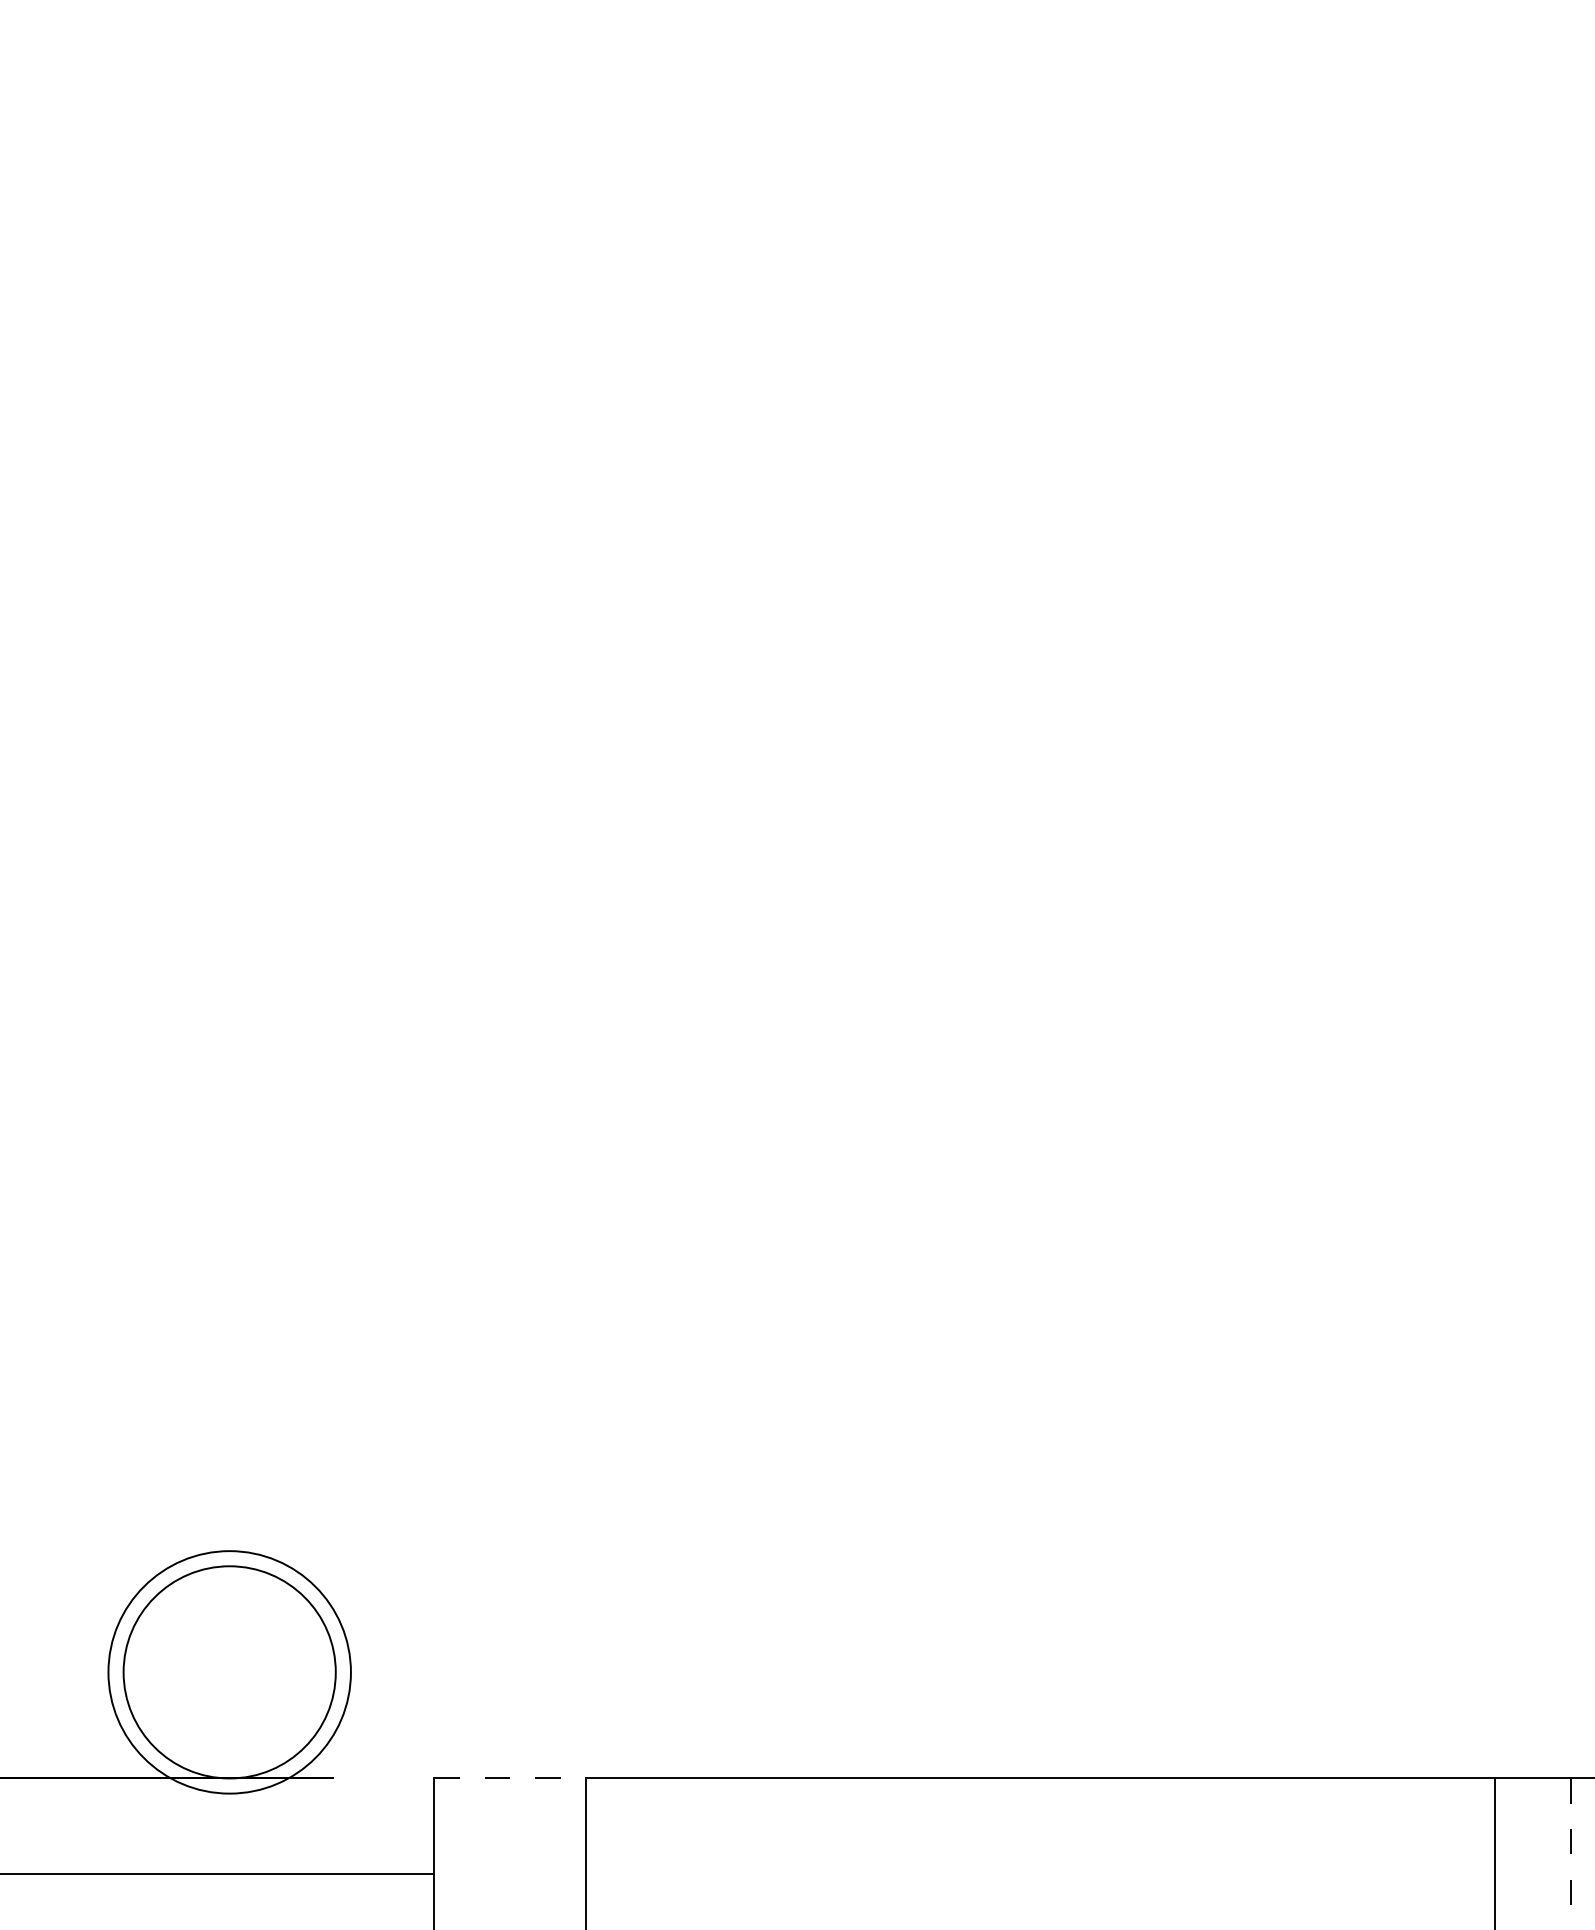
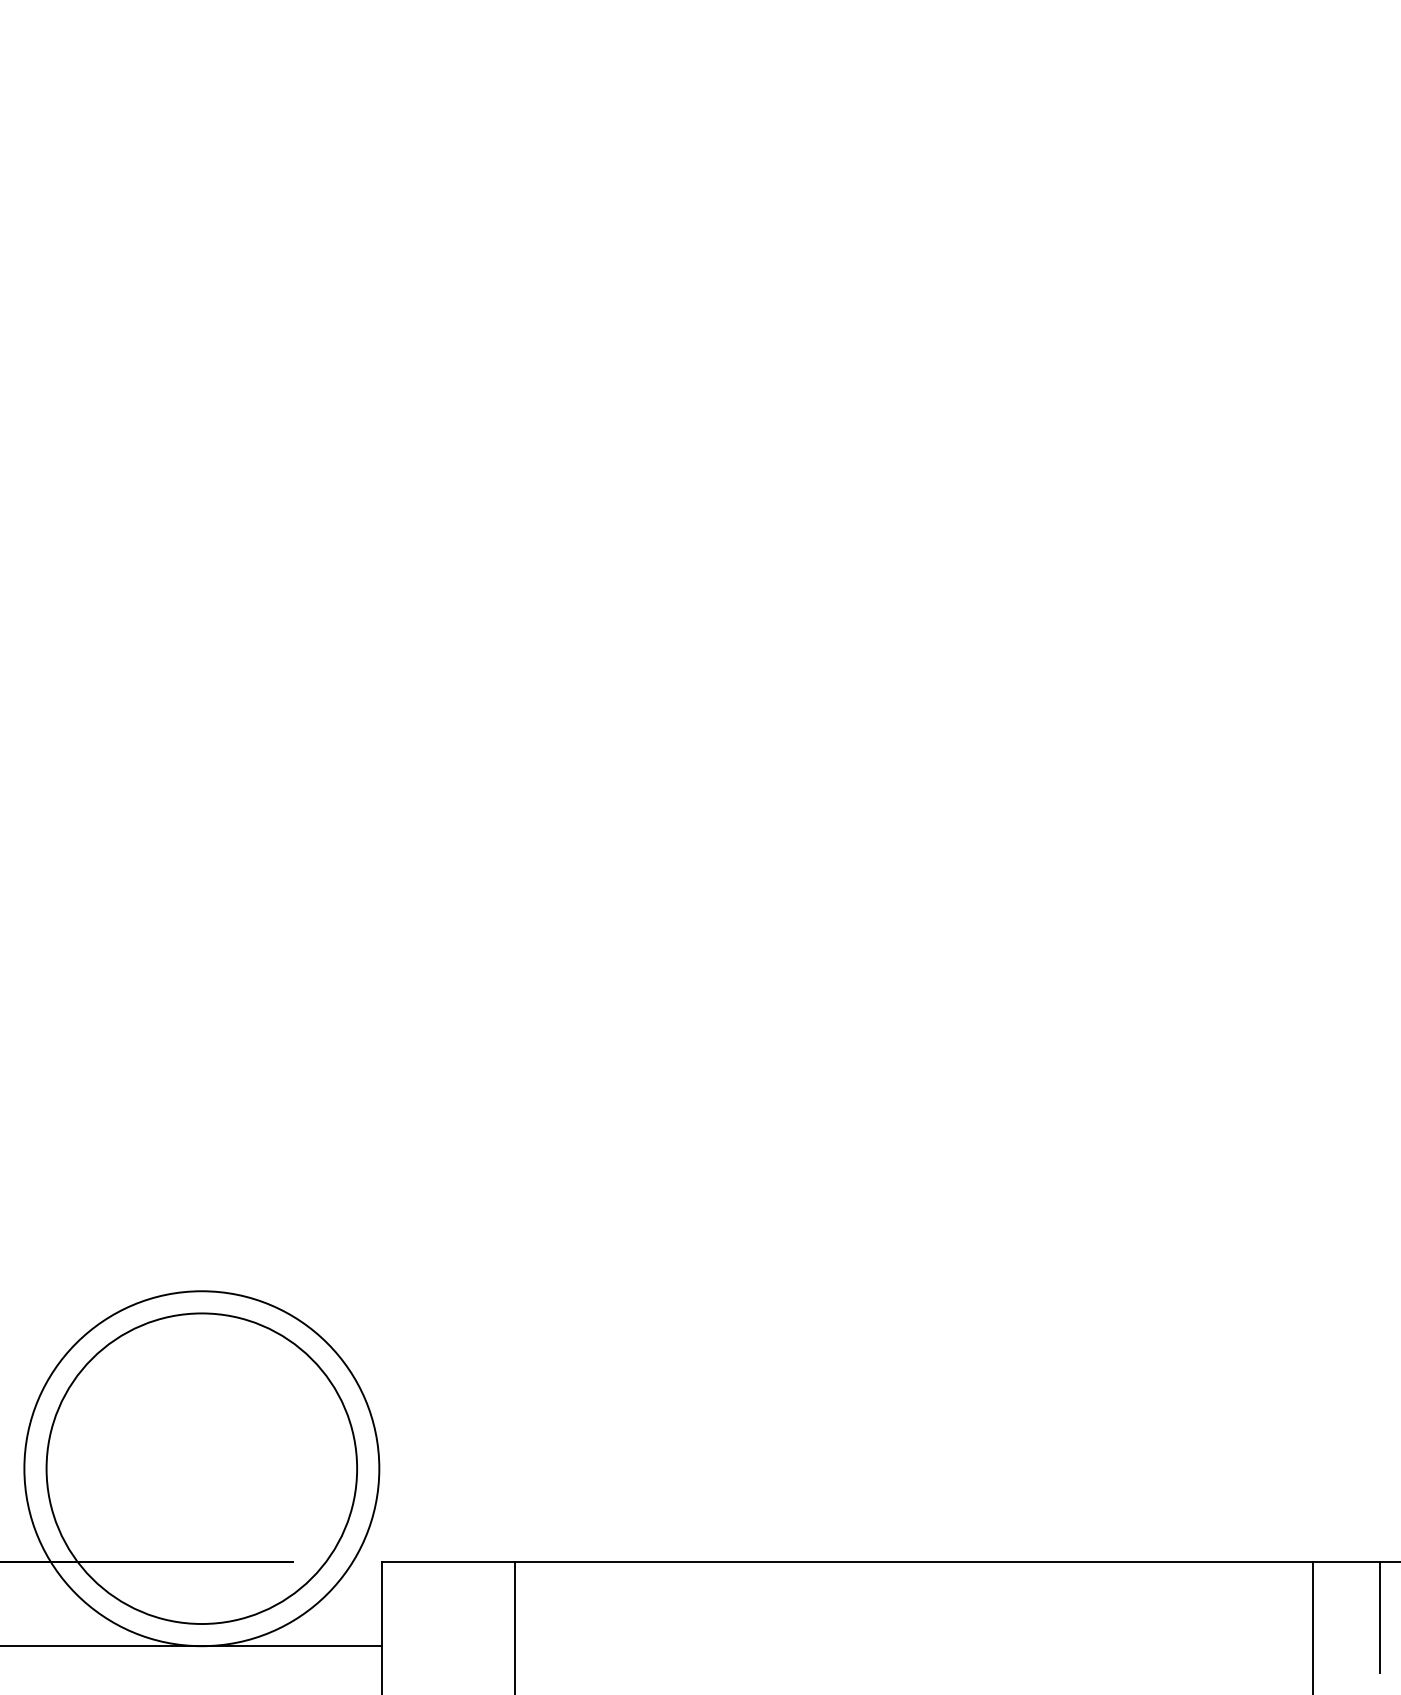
circle: (229, 1672) -> (201, 1468), size x1.67
circle: (229, 1672) -> (201, 1468), size x1.67
line: (510, 1778) -> (448, 1561), dashed -> solid
line: (1571, 1841) -> (1380, 1617), dashed -> solid

